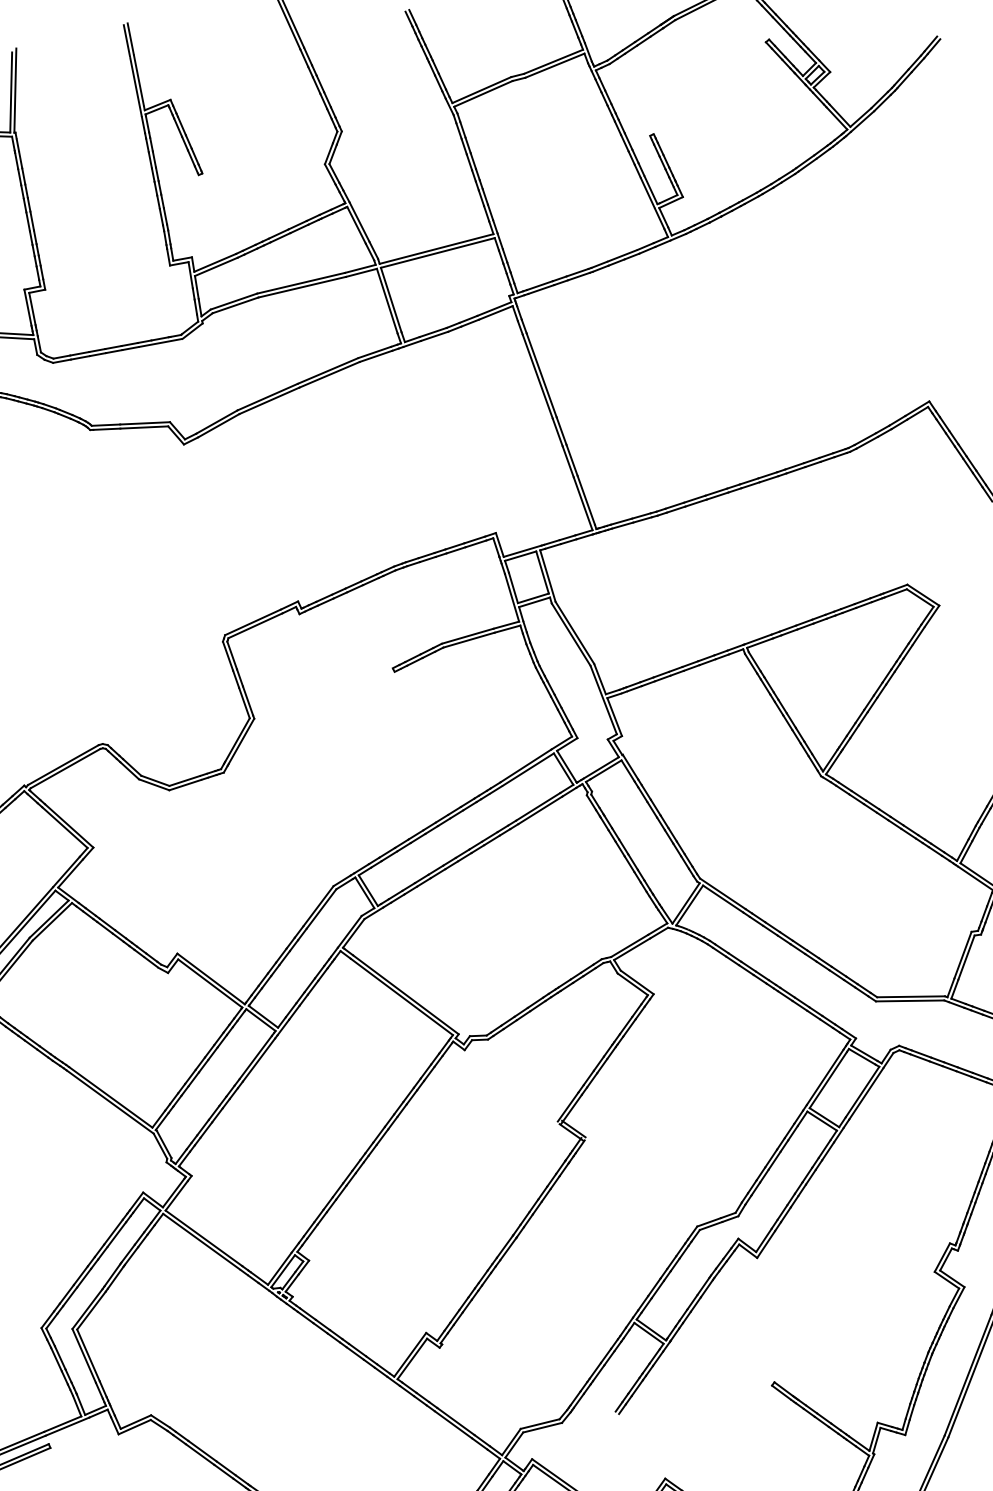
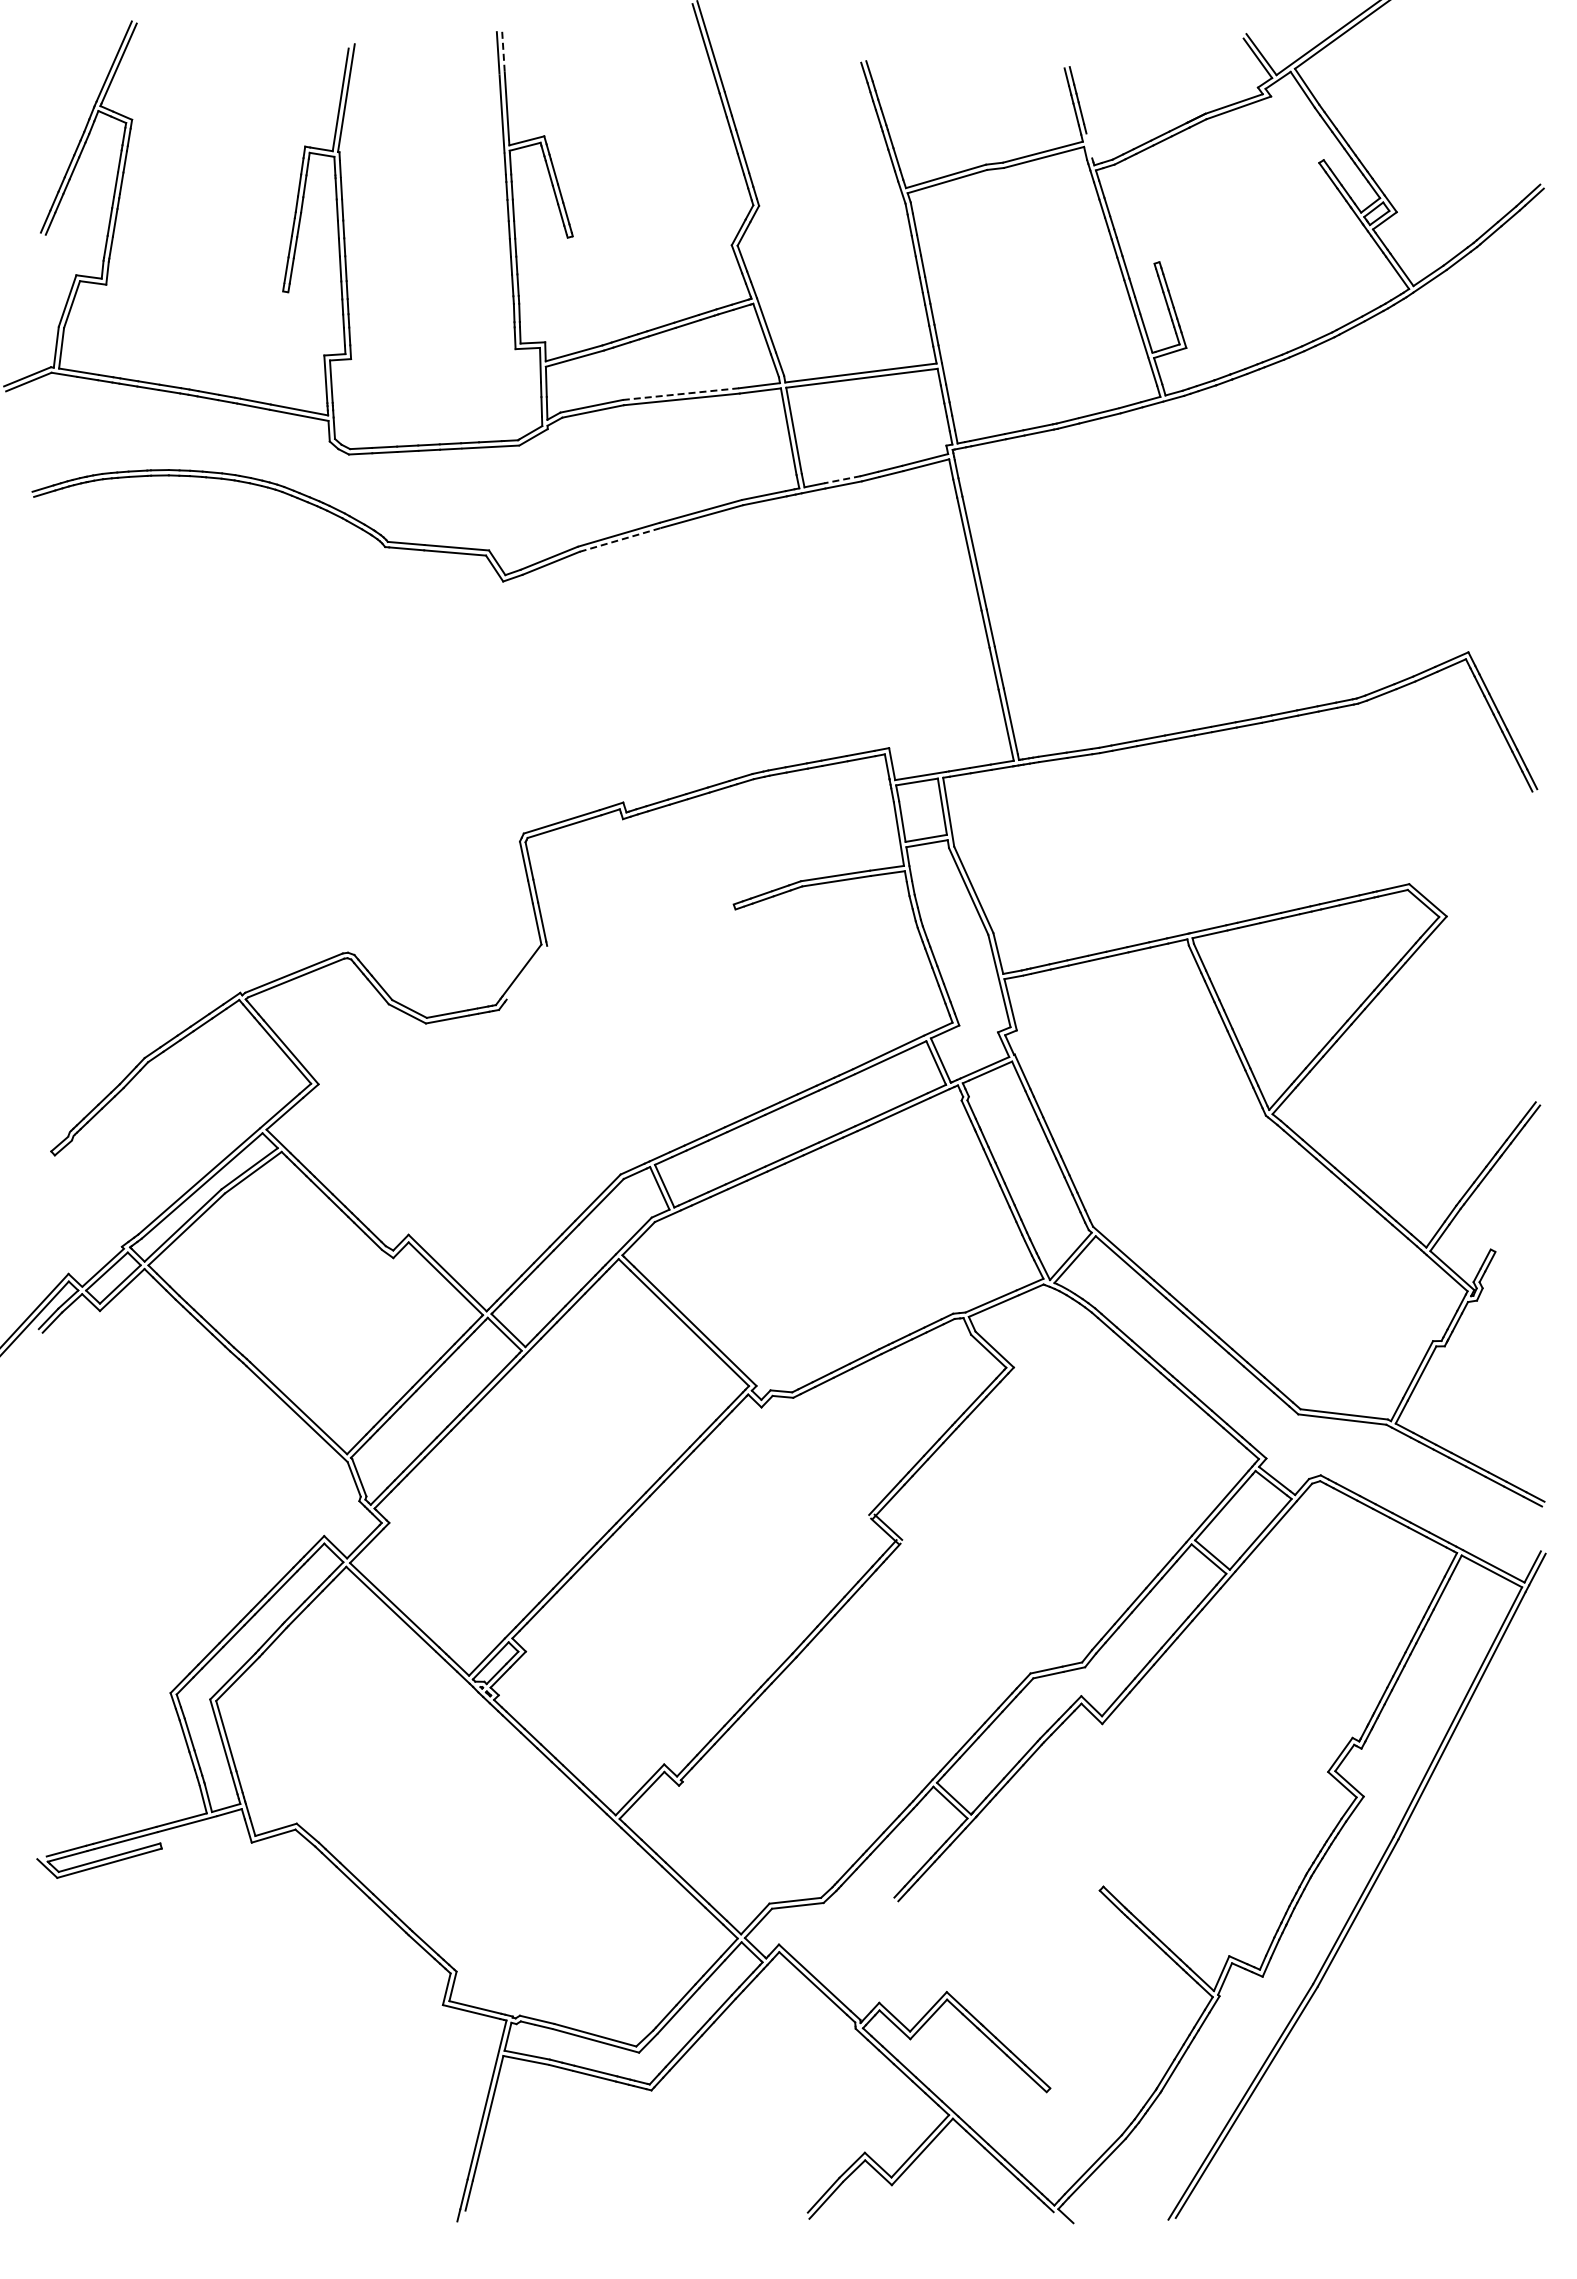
line: (130, 39) -> (503, 51), solid -> dashed
line: (588, 51) -> (1089, 145), removed
line: (301, 283) -> (681, 394), solid -> dashed
line: (433, 332) -> (842, 479), solid -> dashed
line: (269, 400) -> (620, 539), solid -> dashed
line: (241, 741) -> (526, 972), removed

